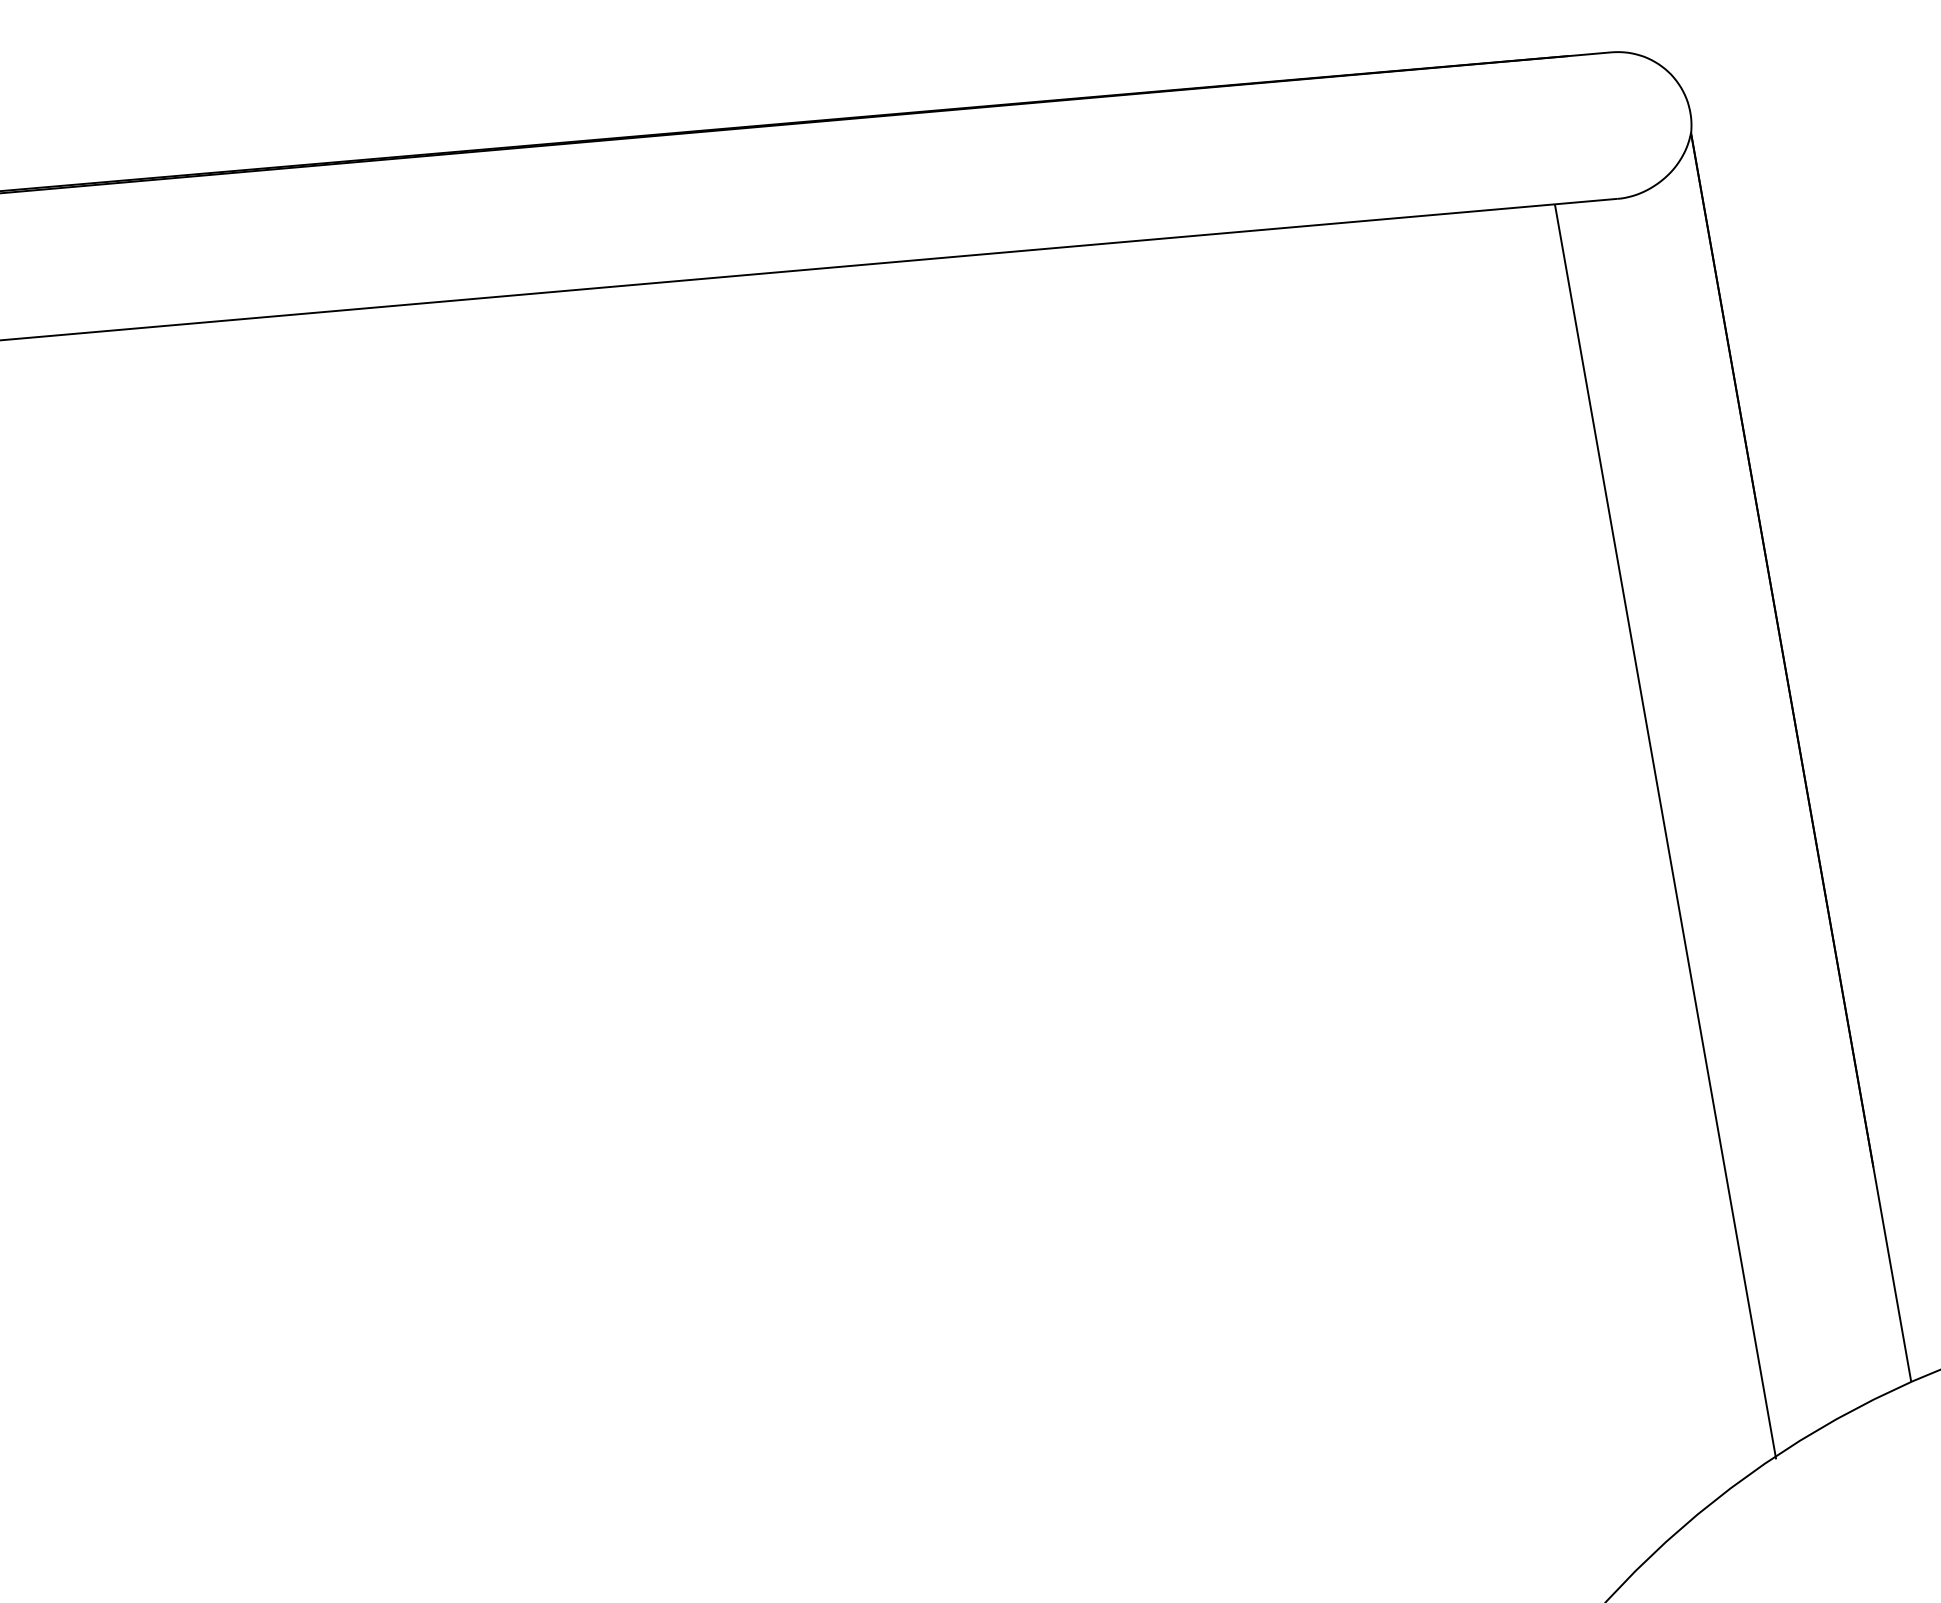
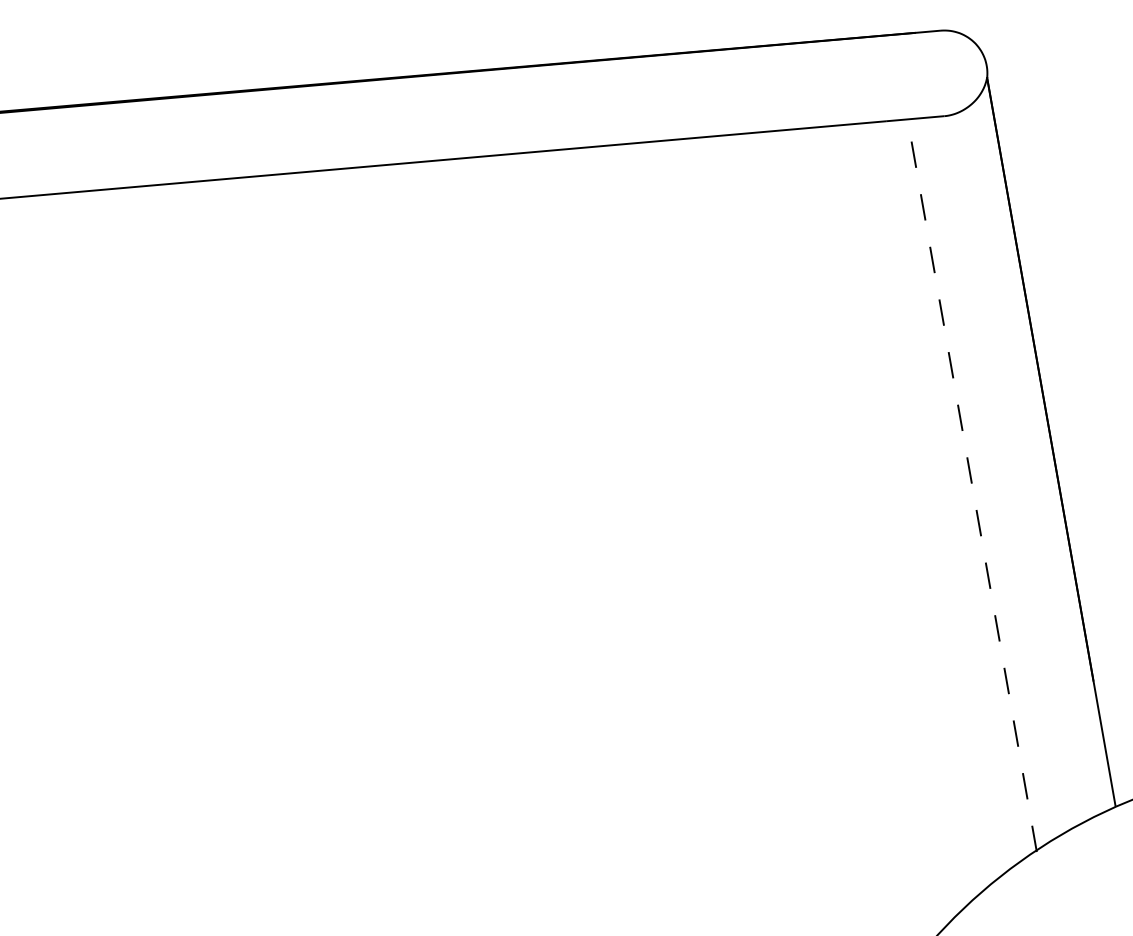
line: (1665, 831) -> (972, 485), solid -> dashed

